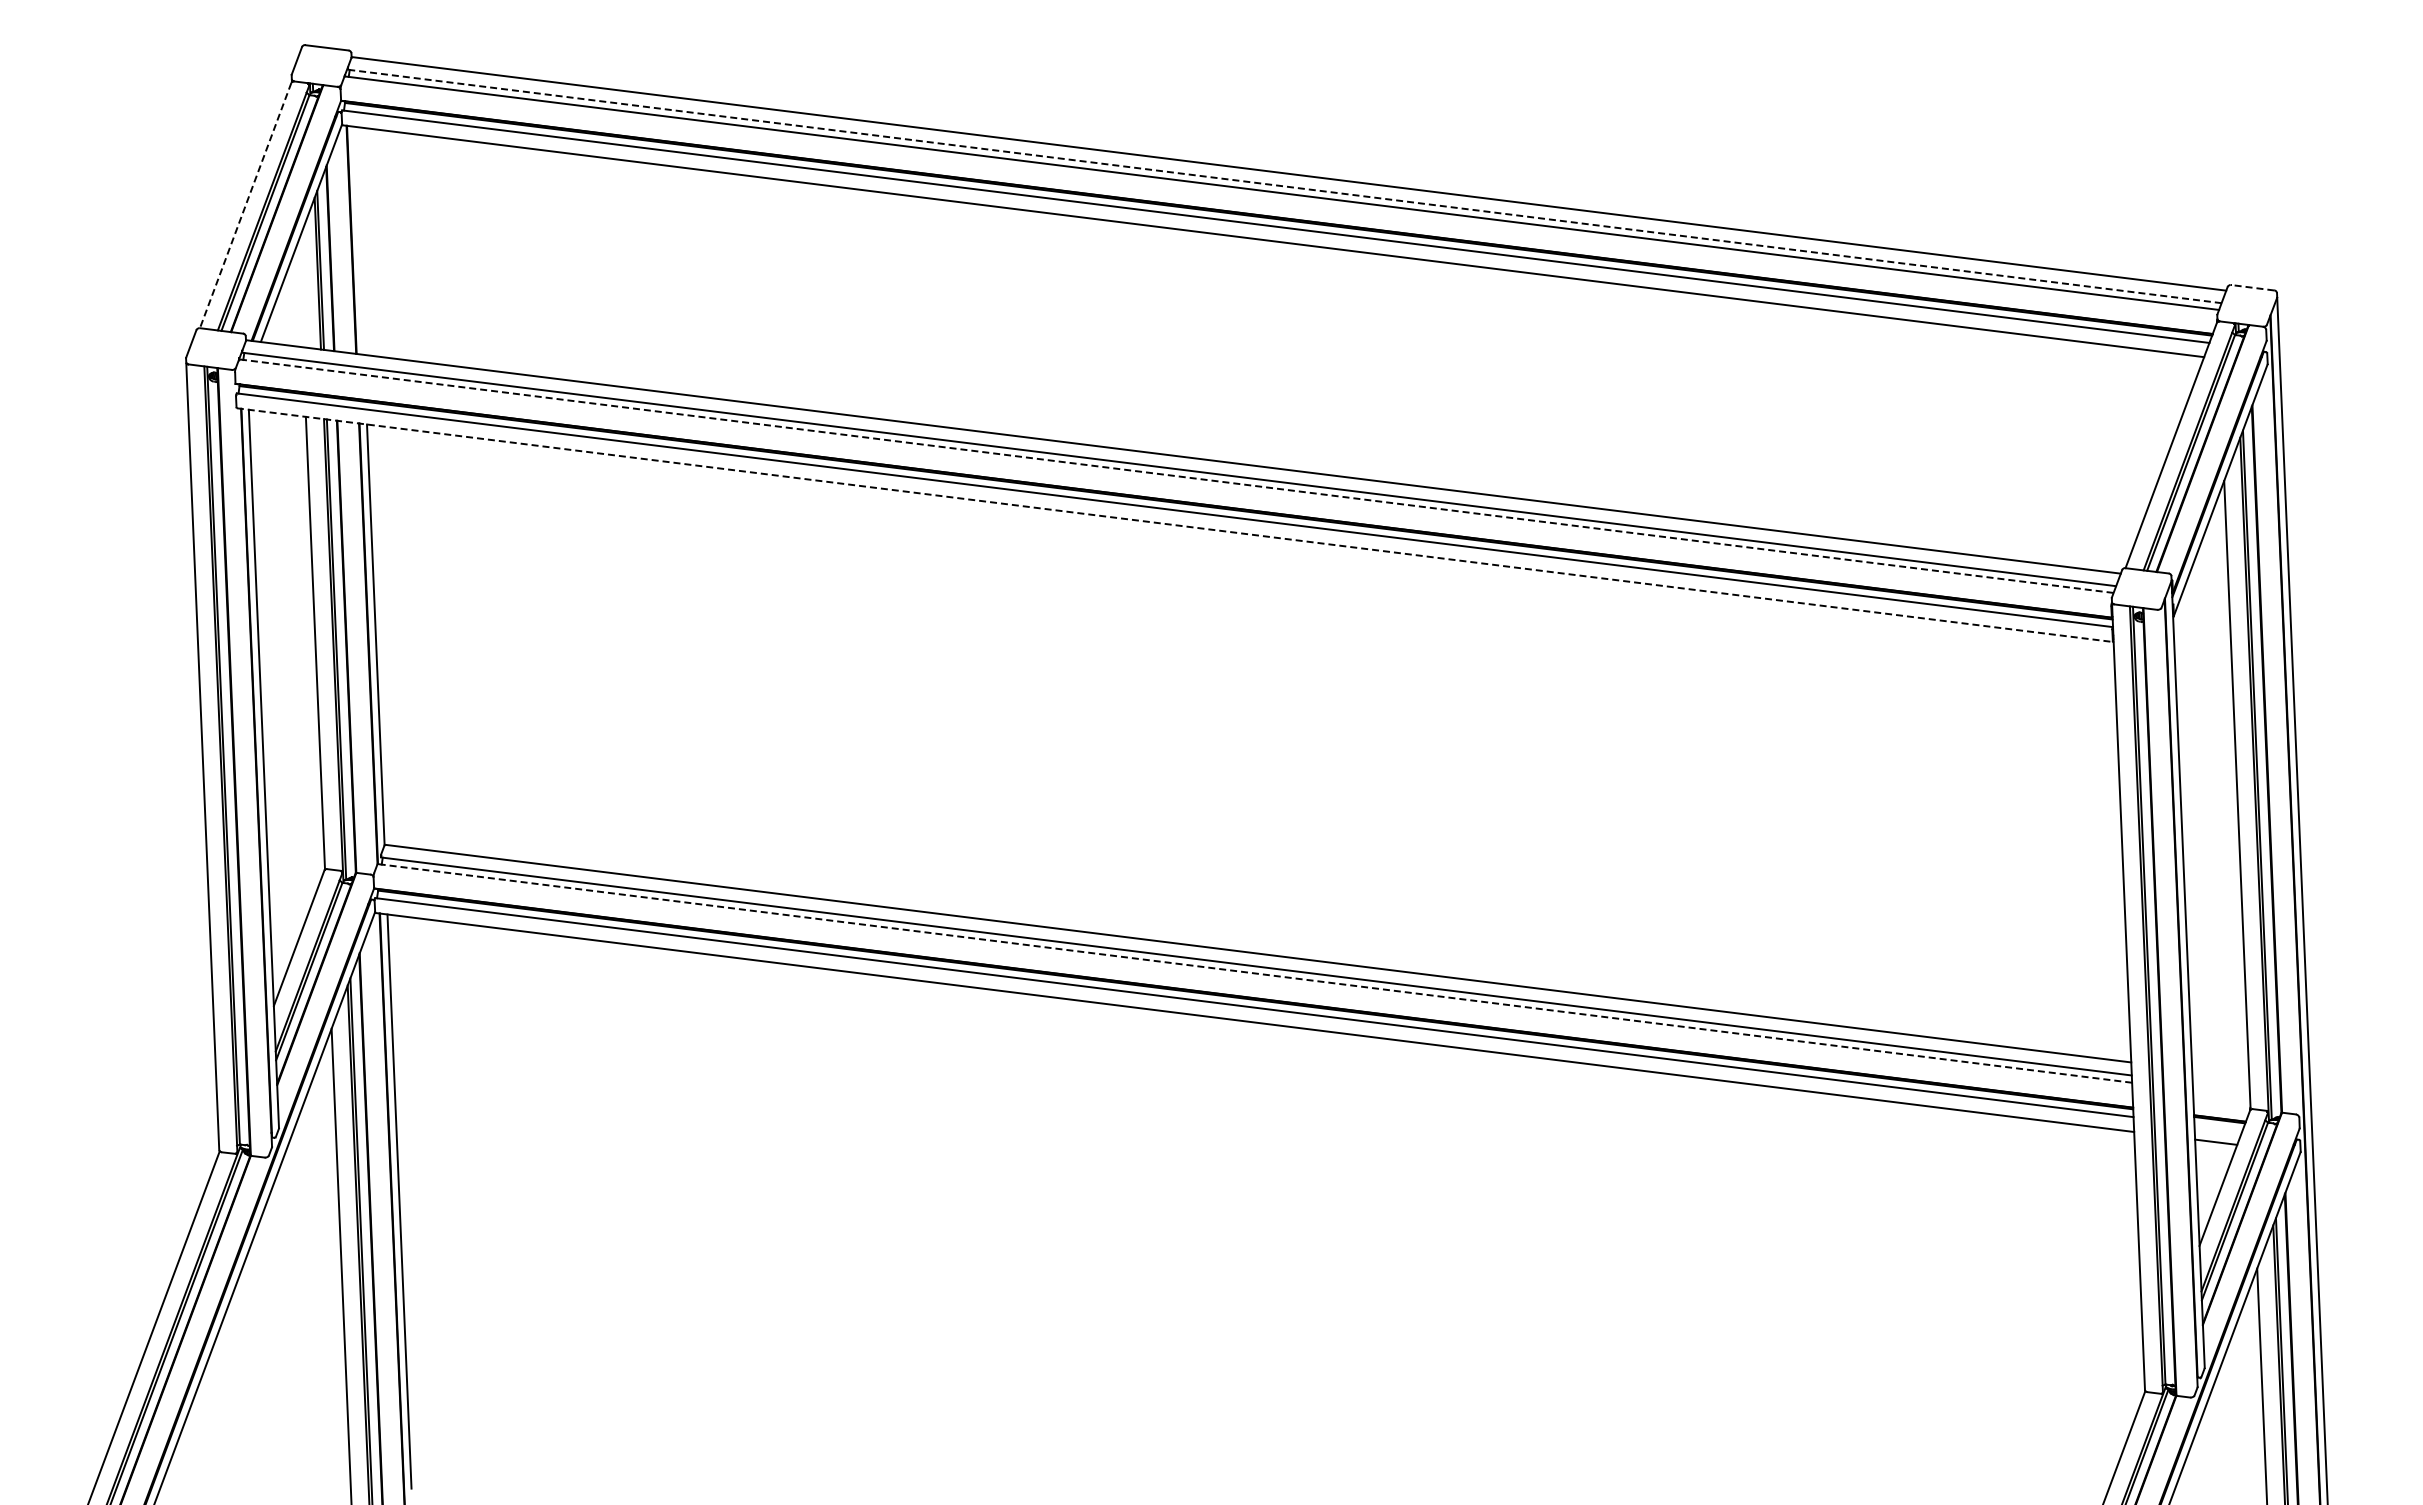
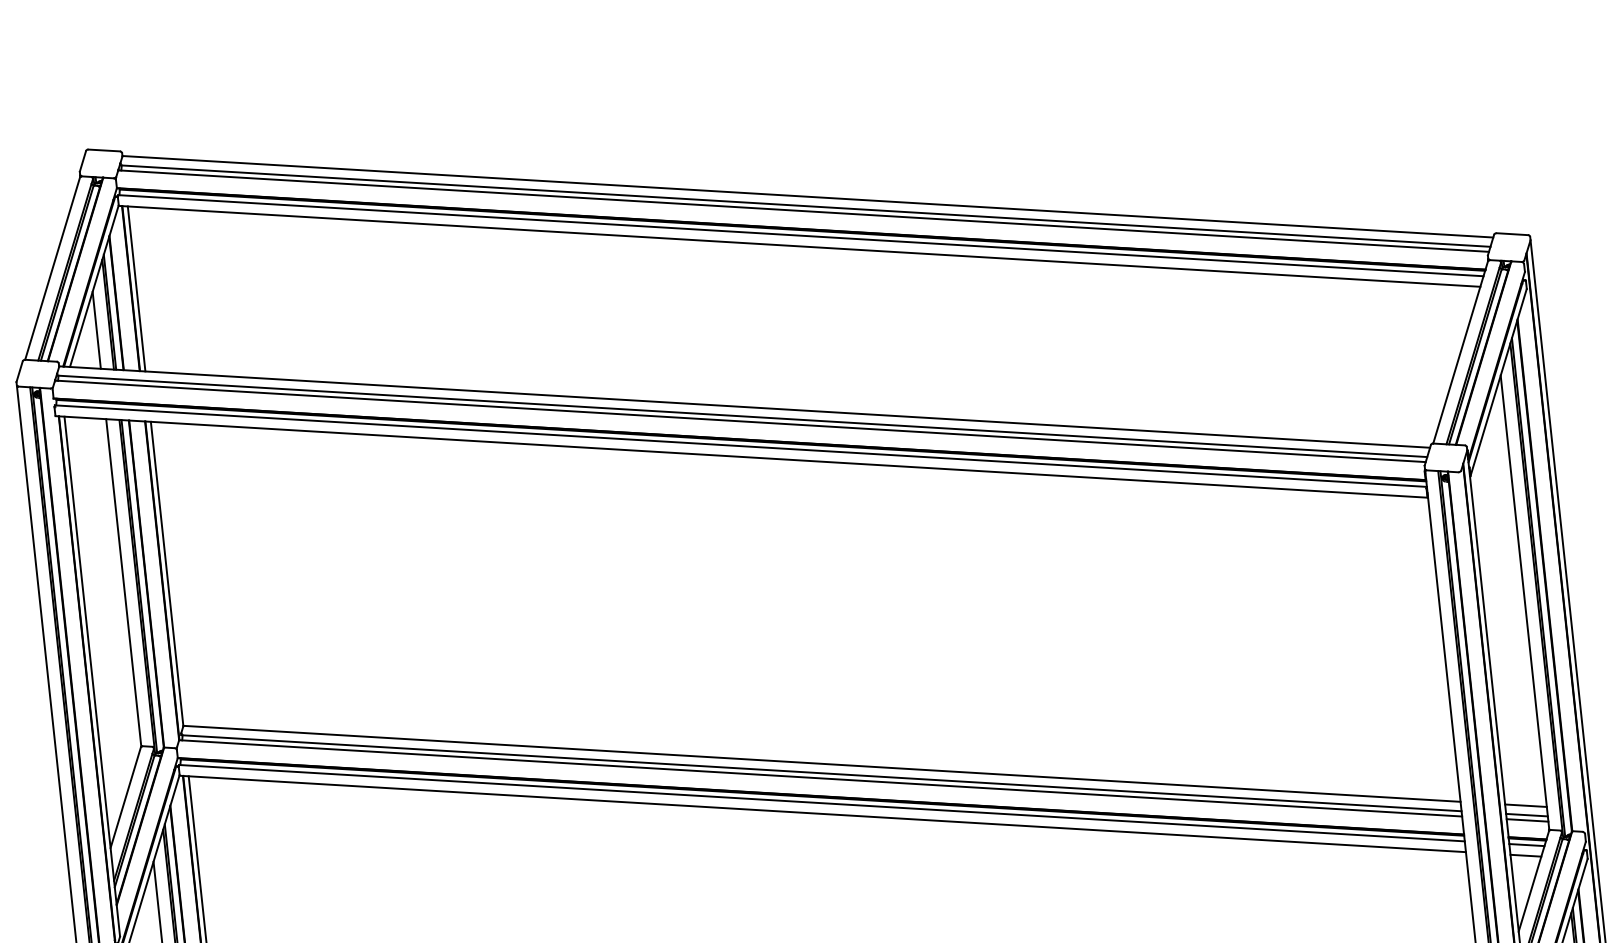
line: (1284, 186) -> (805, 206), dashed -> solid
line: (245, 205) -> (52, 268), dashed -> solid
line: (358, 240) -> (136, 288), added
line: (2252, 287) -> (1512, 234), dashed -> solid
line: (300, 294) -> (96, 330), added
line: (1175, 476) -> (739, 421), dashed -> solid
line: (1175, 525) -> (742, 457), dashed -> solid
line: (1254, 973) -> (820, 778), dashed -> solid
line: (2220, 1073) -> (1525, 805), added
line: (2220, 1086) -> (1526, 815), added
line: (2221, 1093) -> (1527, 820), added
line: (2218, 1127) -> (1526, 844), added

